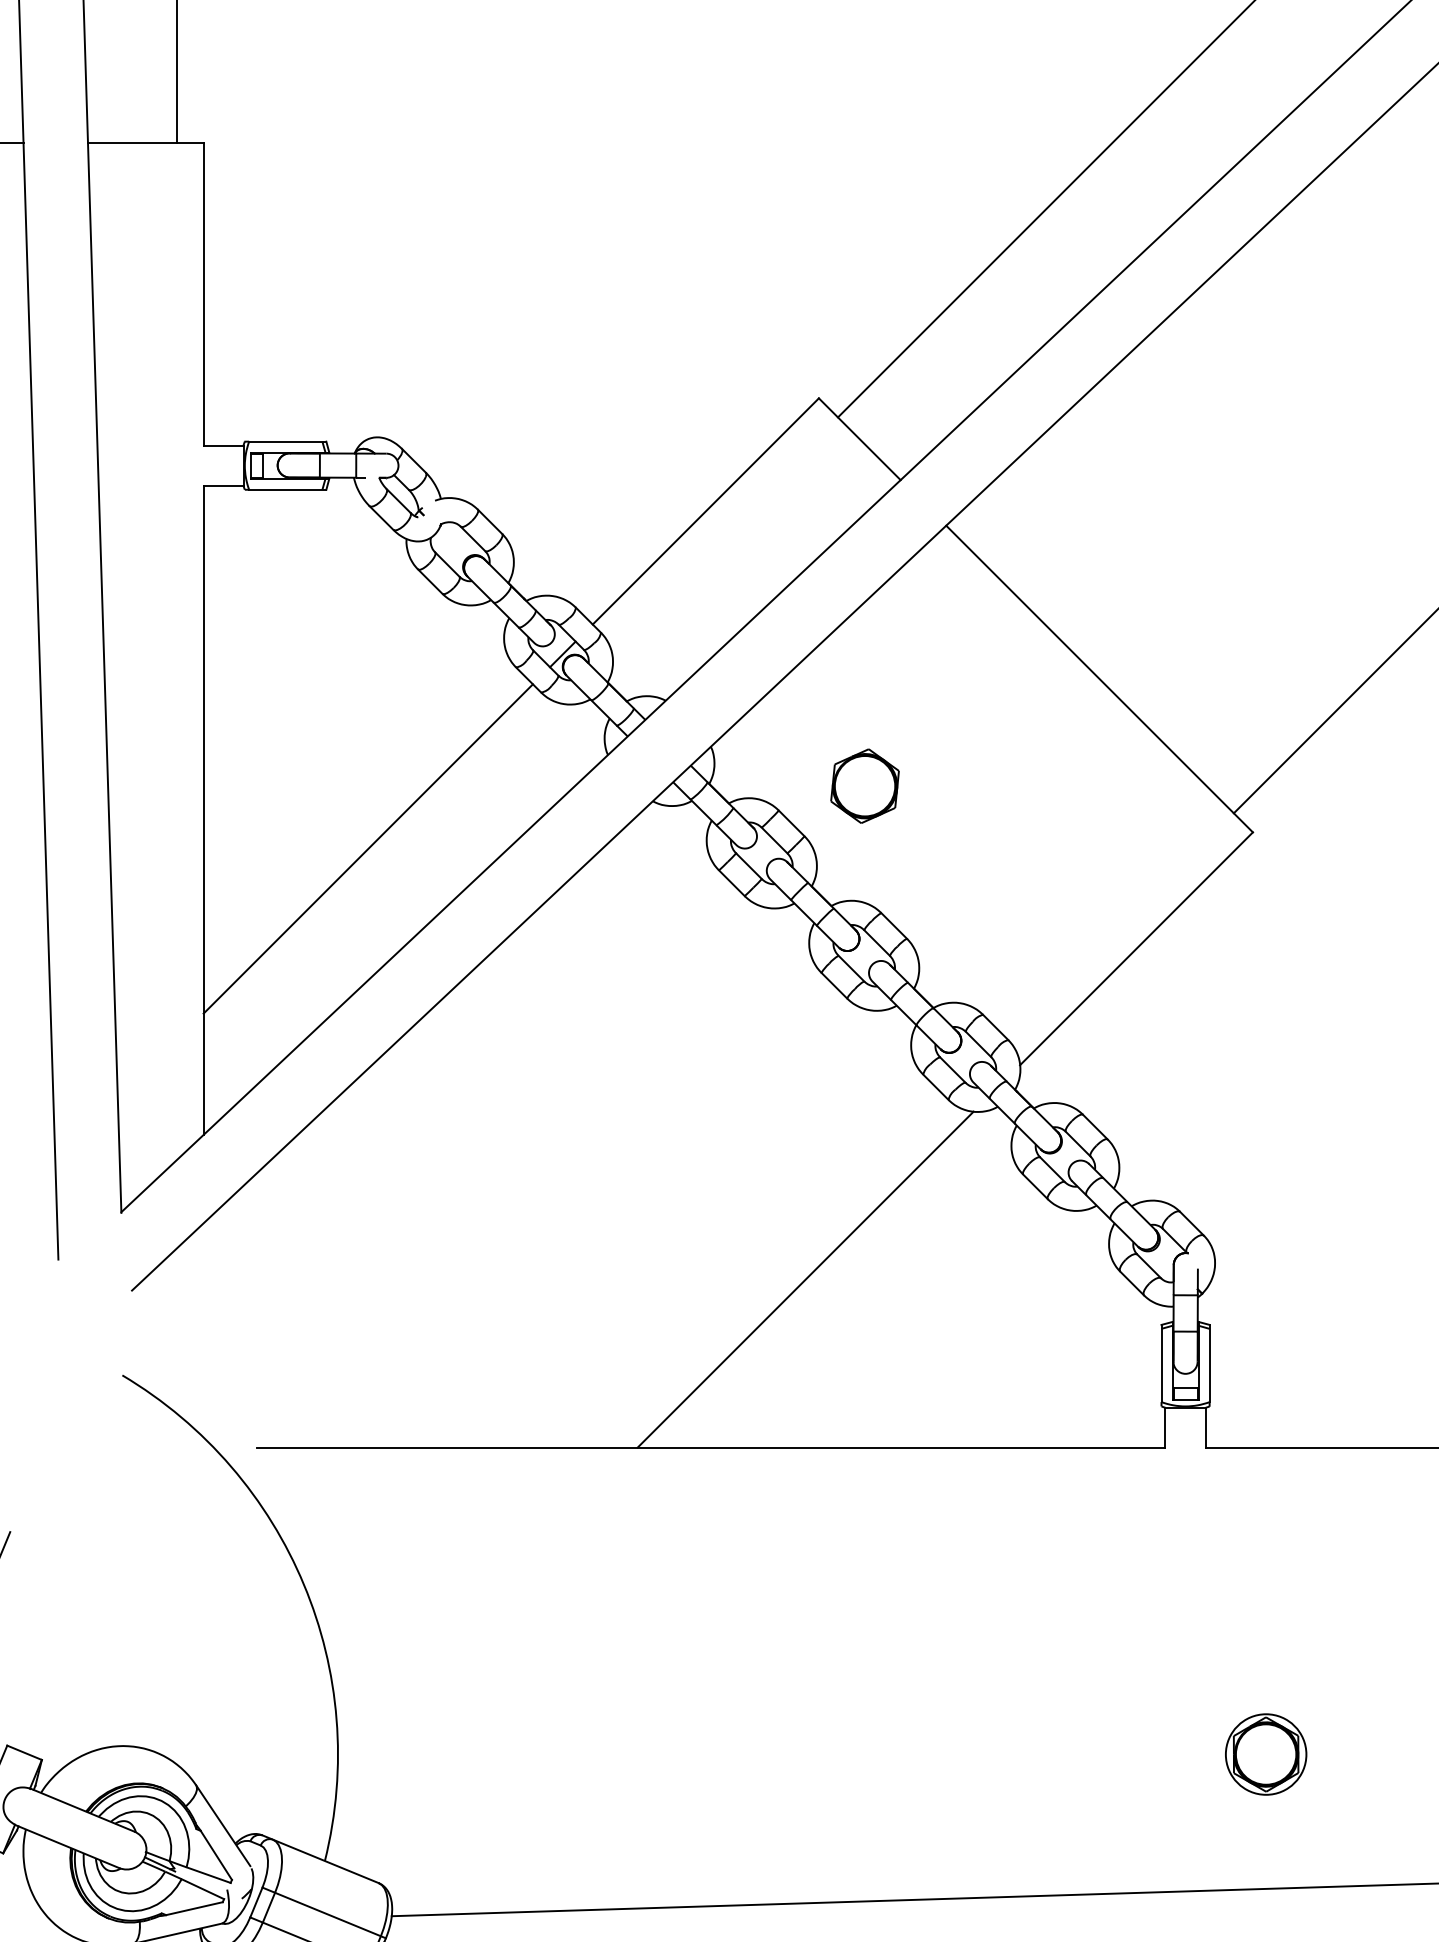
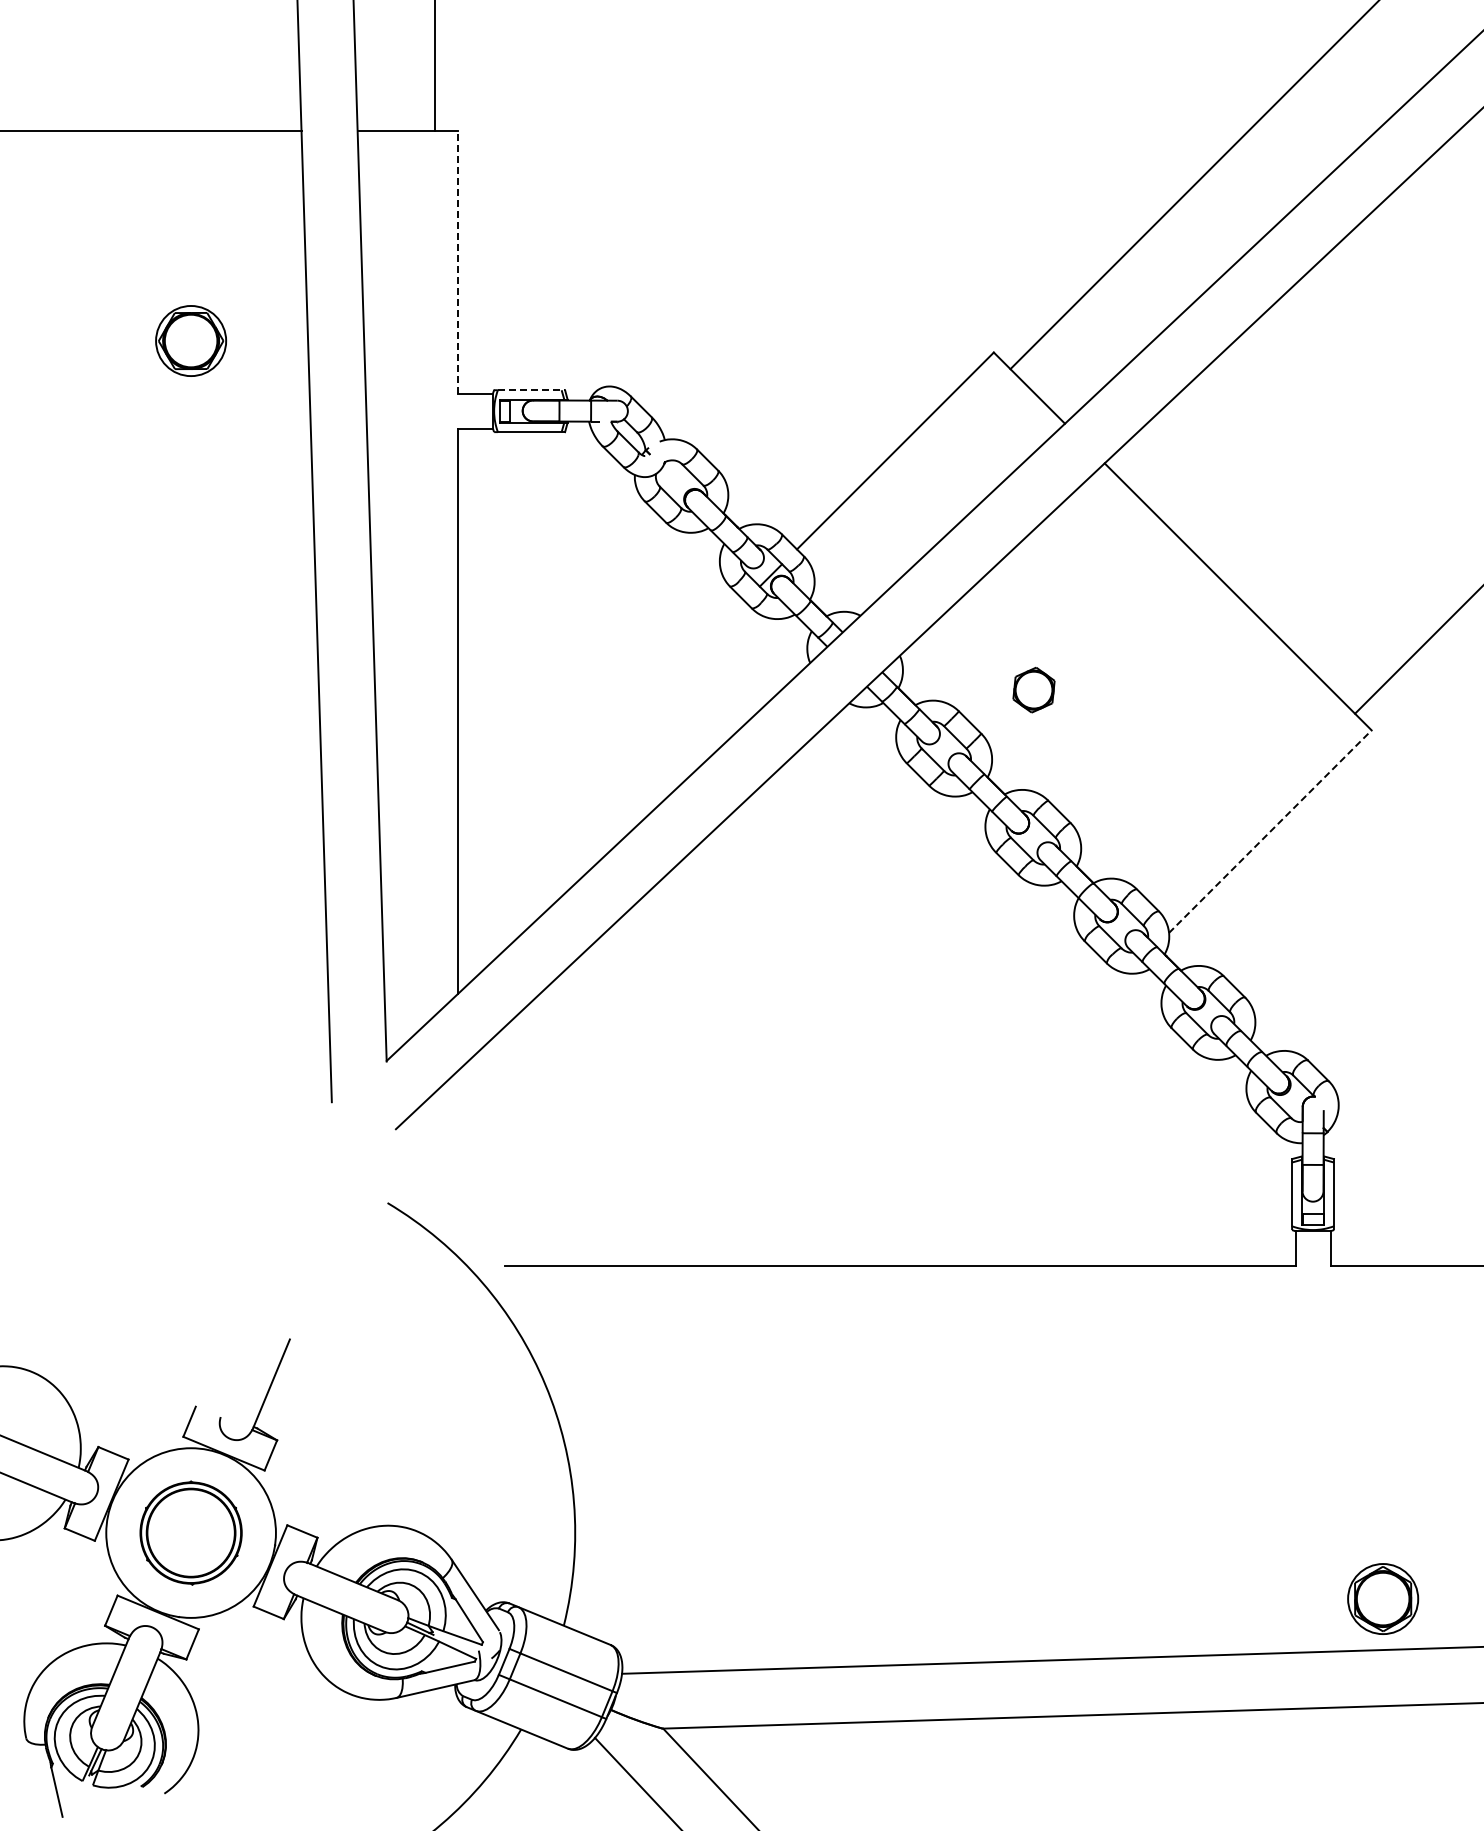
line: (203, 293) -> (458, 261), solid -> dashed
line: (287, 441) -> (531, 390), solid -> dashed
part: (864, 785) -> (1033, 689), size x0.7
line: (368, 848) -> (601, 744), removed
line: (1136, 948) -> (1270, 831), solid -> dashed
line: (805, 1279) -> (982, 1119), removed
part: (1266, 1753) -> (1383, 1598), moved

